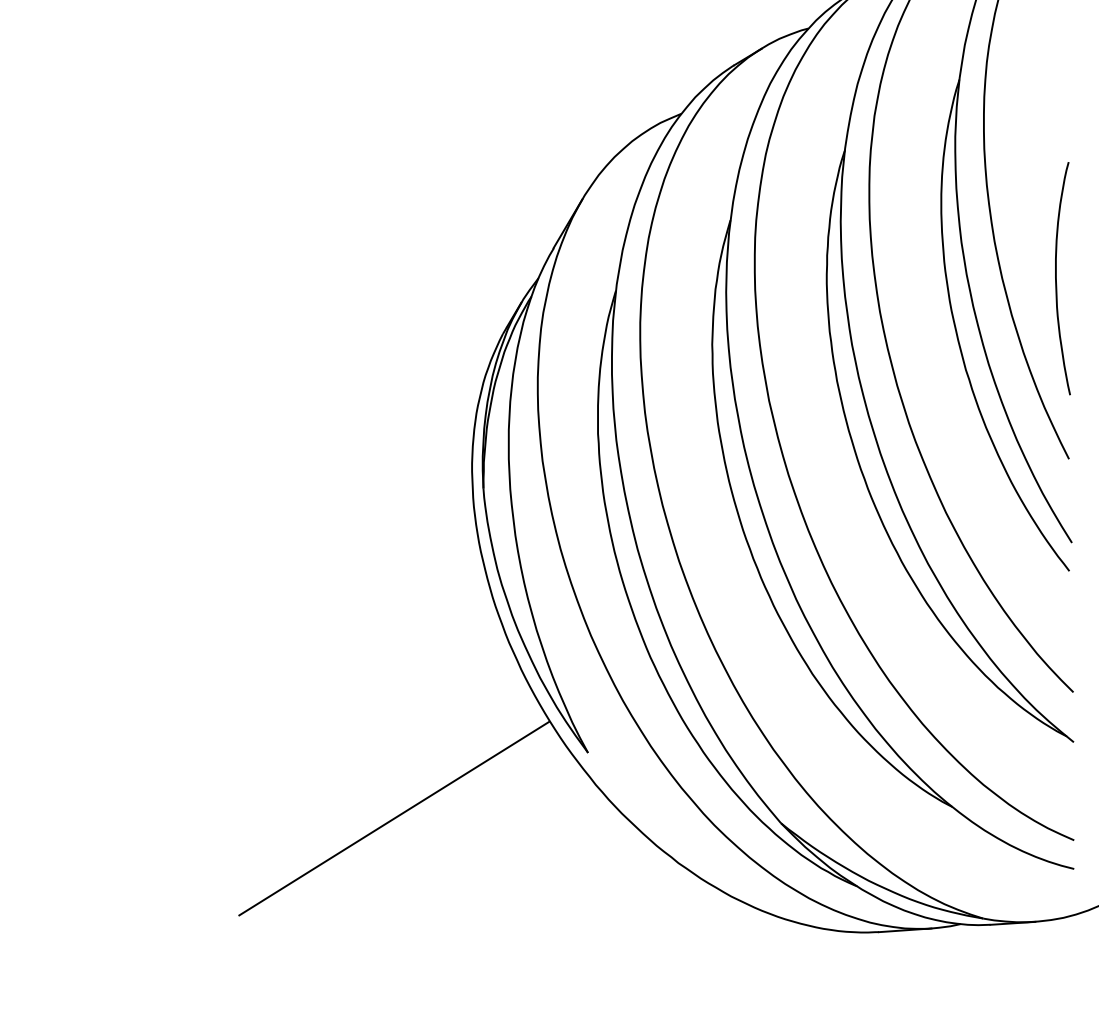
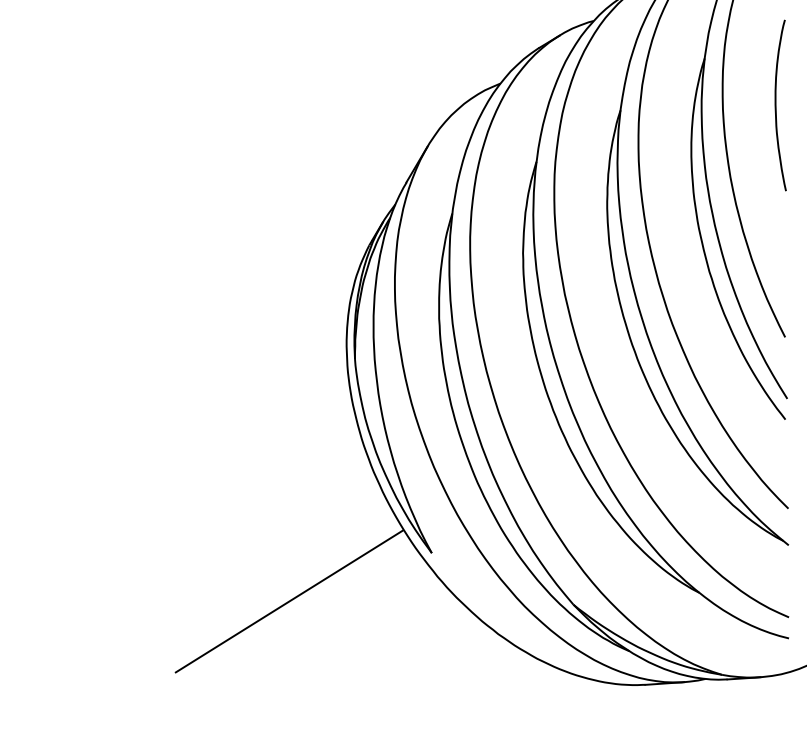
curve: (1056, 278) -> (775, 105), moved

